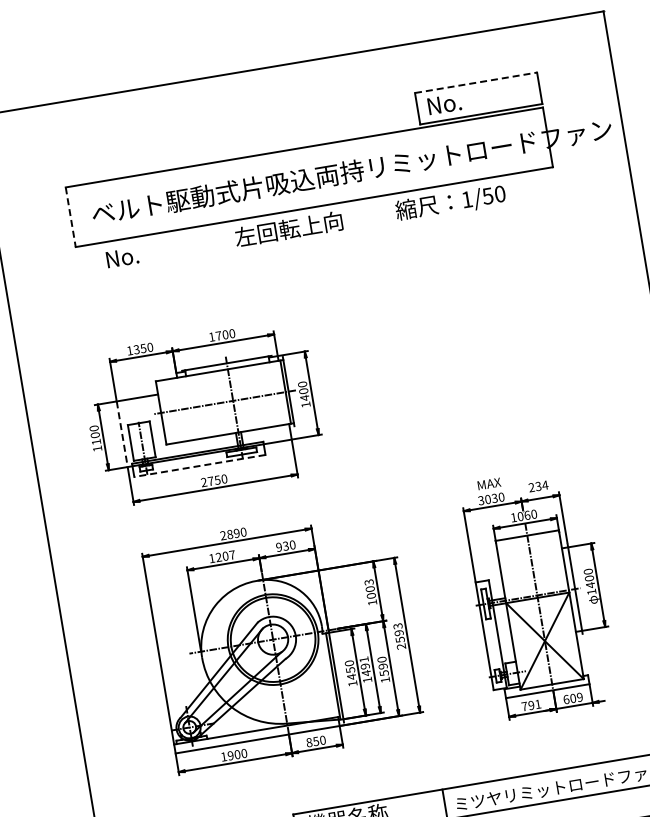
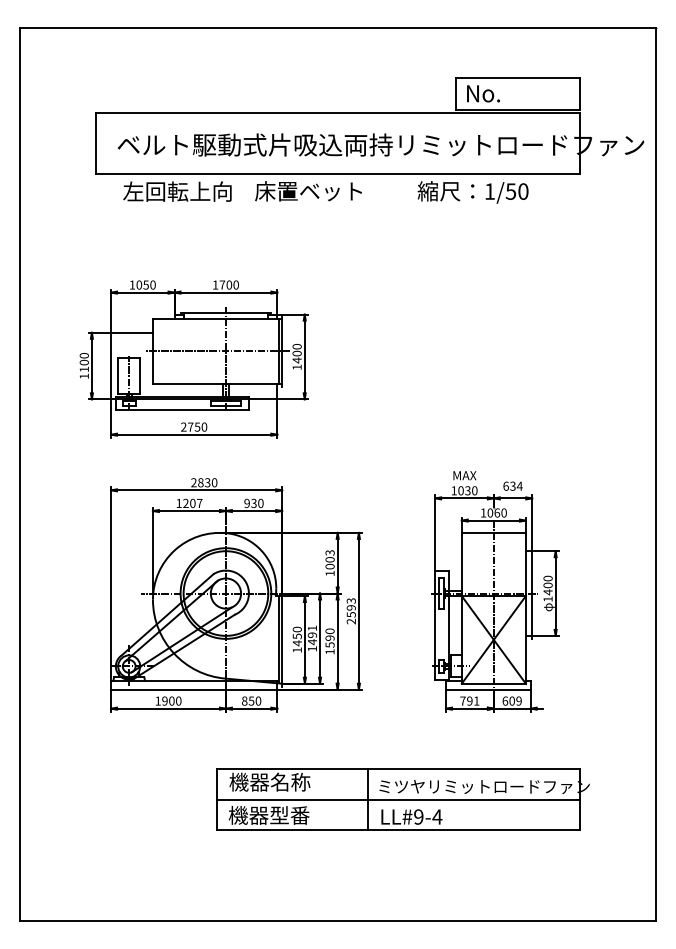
line: (476, 82) -> (518, 77), dashed -> solid
line: (71, 218) -> (96, 144), dashed -> solid
text: (289, 229) -> (309, 191), 左回転上向 -> 床置ベット
text: (158, 251) -> (177, 191), No. -> 左回転上向
text: (136, 349) -> (139, 284), 1350 -> 1050
line: (122, 434) -> (111, 366), dashed -> solid
line: (200, 466) -> (182, 410), dashed -> solid
text: (531, 486) -> (505, 485), 234 -> 634
text: (480, 500) -> (453, 490), 3030 -> 1030
text: (236, 533) -> (207, 482), 2890 -> 2830

